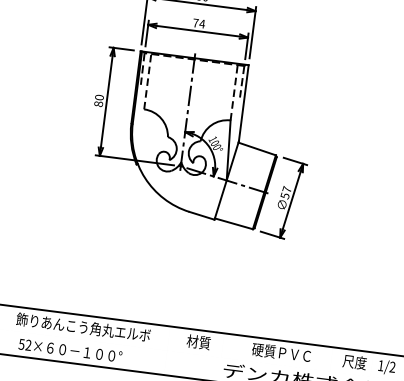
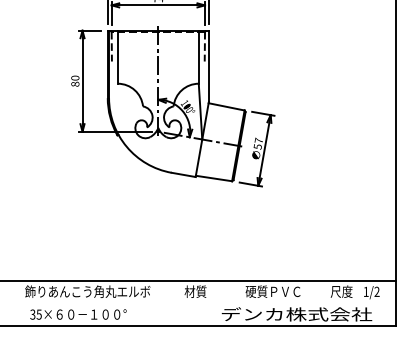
line: (147, 81) -> (117, 57), dashed -> solid
line: (233, 92) -> (198, 57), dashed -> solid
text: (24, 344) -> (35, 314), 52× -> 35×

